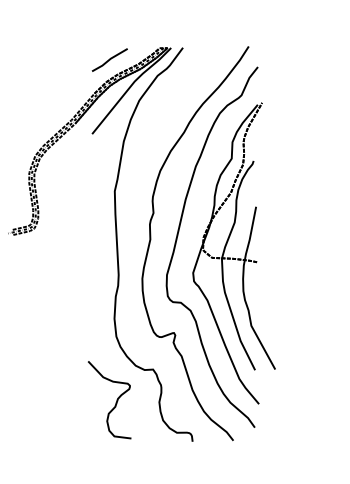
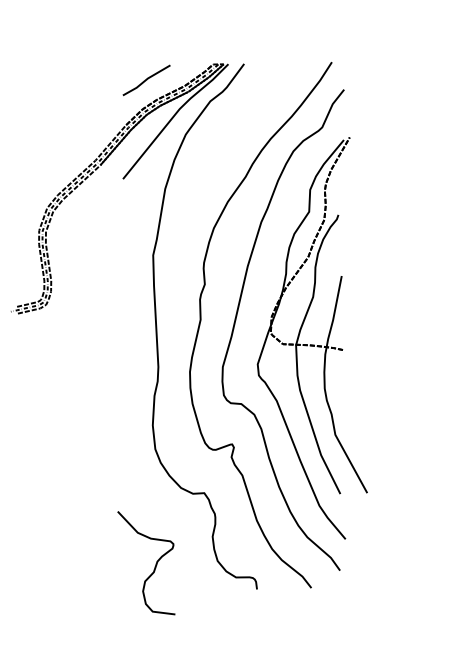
curve: (115, 402) -> (154, 566), moved

